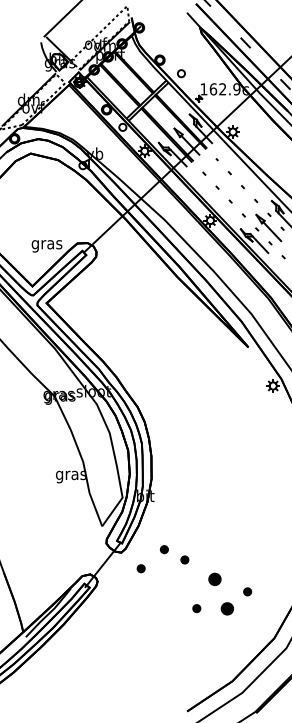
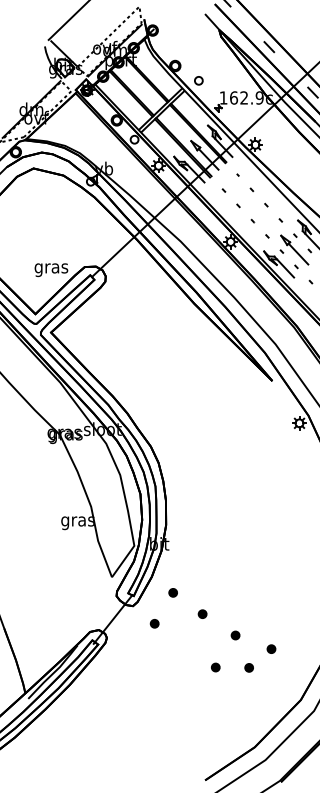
part: (163, 549) -> (172, 592), moved
part: (214, 579) -> (235, 635), size x0.62
part: (226, 608) -> (248, 667), size x0.62

